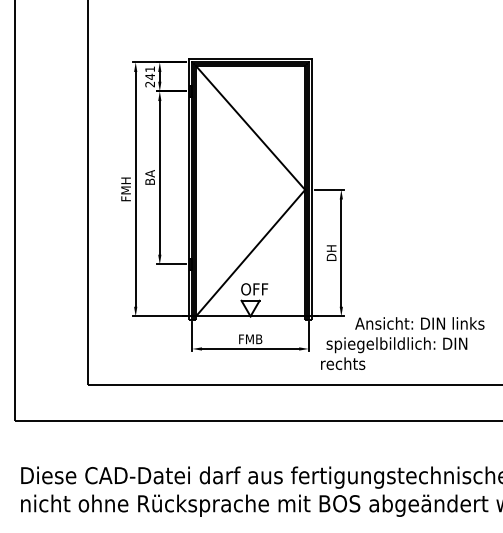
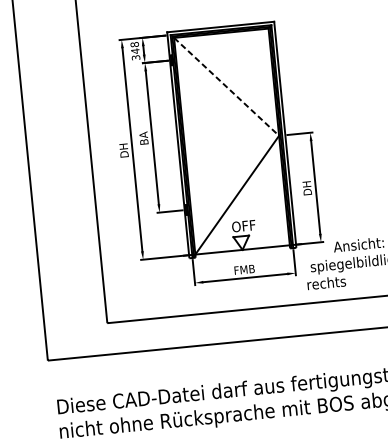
text: (150, 76) -> (135, 50), 241 -> 348
line: (250, 127) -> (226, 86), solid -> dashed
text: (125, 189) -> (123, 150), FMH -> DH

